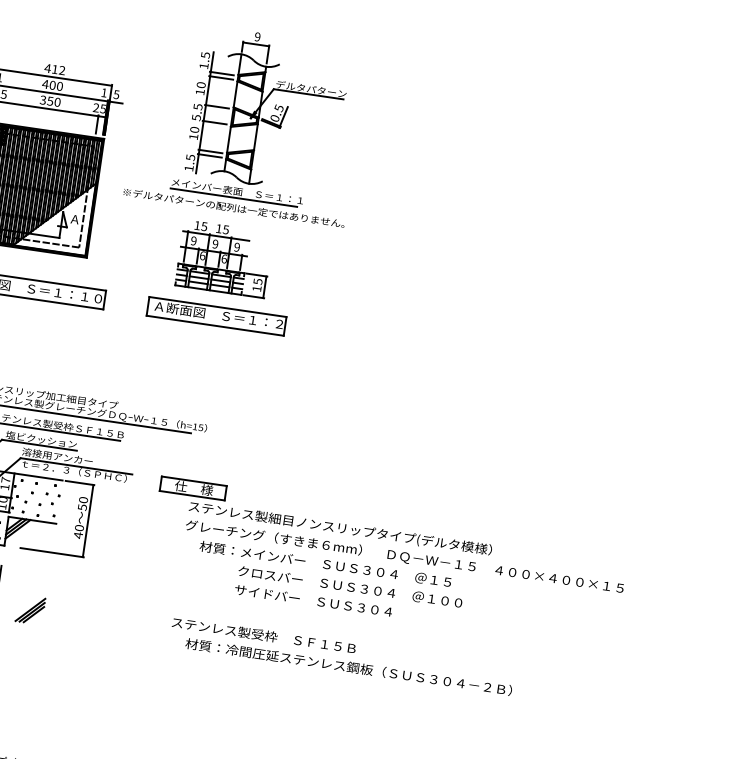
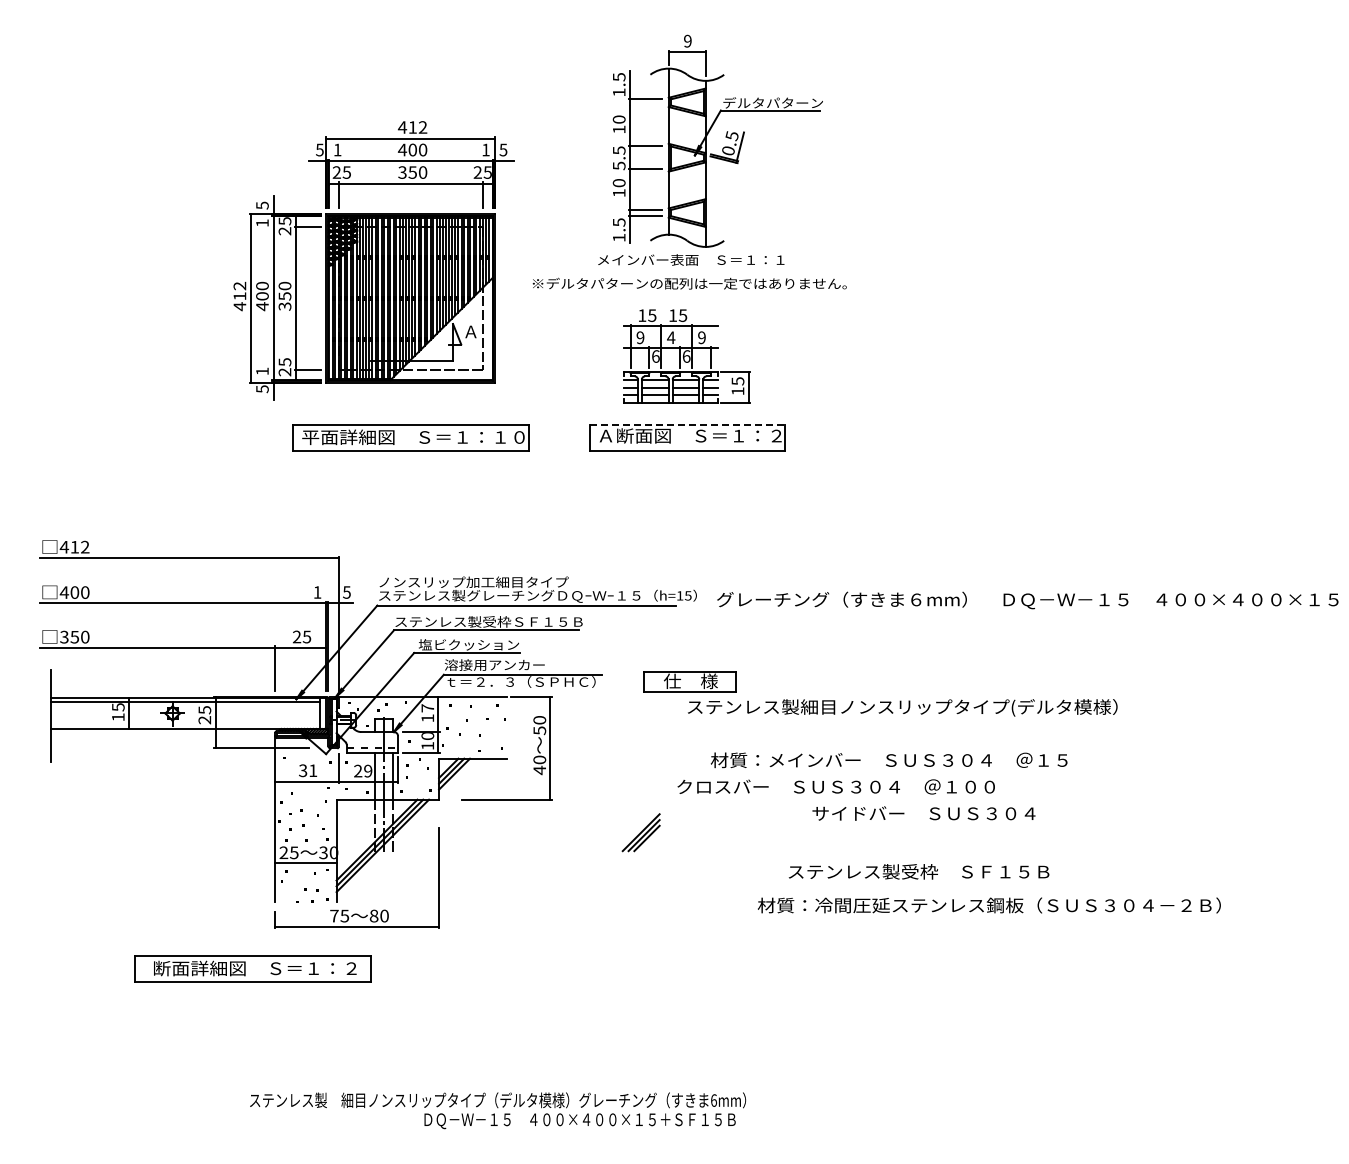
line: (221, 77) -> (645, 105), removed
line: (233, 197) -> (687, 269), removed
text: (215, 244) -> (671, 337), 9 -> 4
line: (218, 306) -> (687, 424), solid -> dashed
text: (404, 557) -> (1027, 600), moved
text: (349, 586) -> (835, 786), moved
text: (313, 600) -> (923, 813), moved
part: (29, 609) -> (640, 832), moved
text: (263, 635) -> (918, 871), moved
text: (348, 667) -> (989, 905), moved

